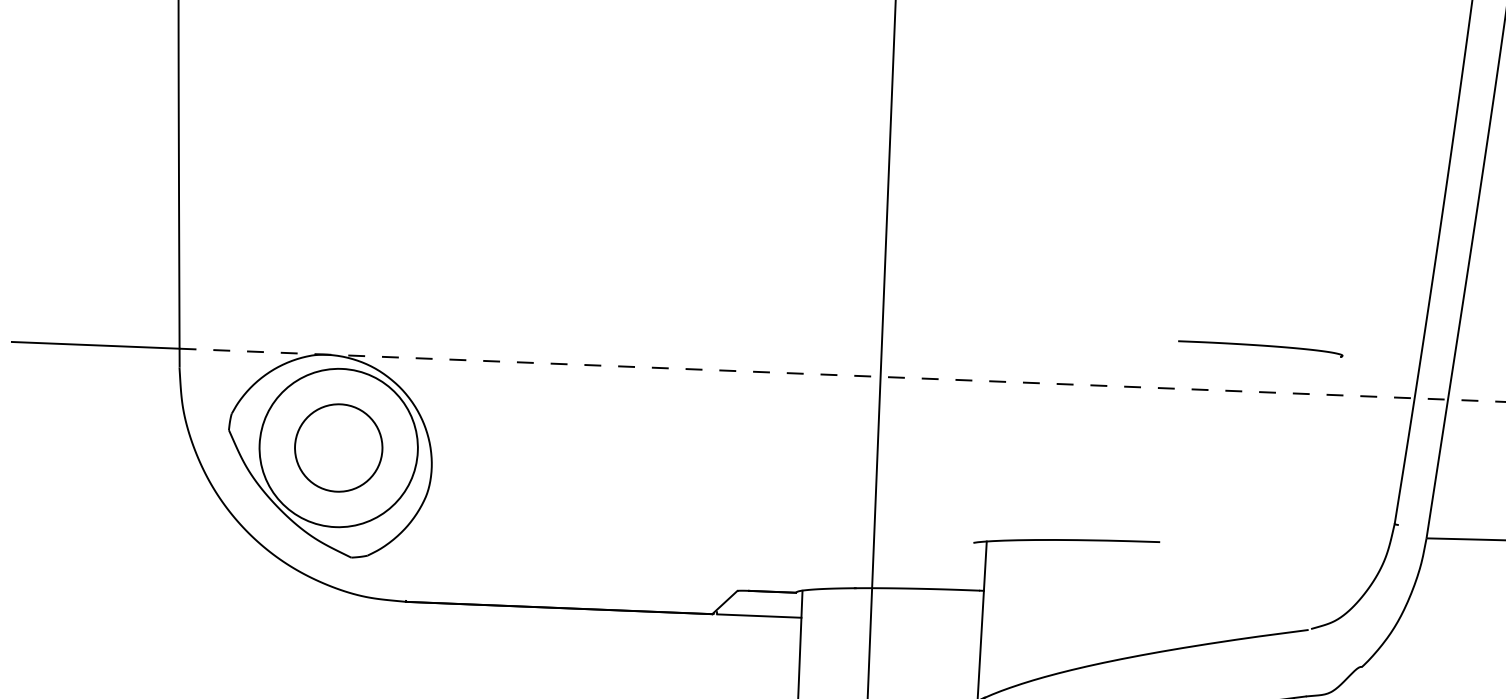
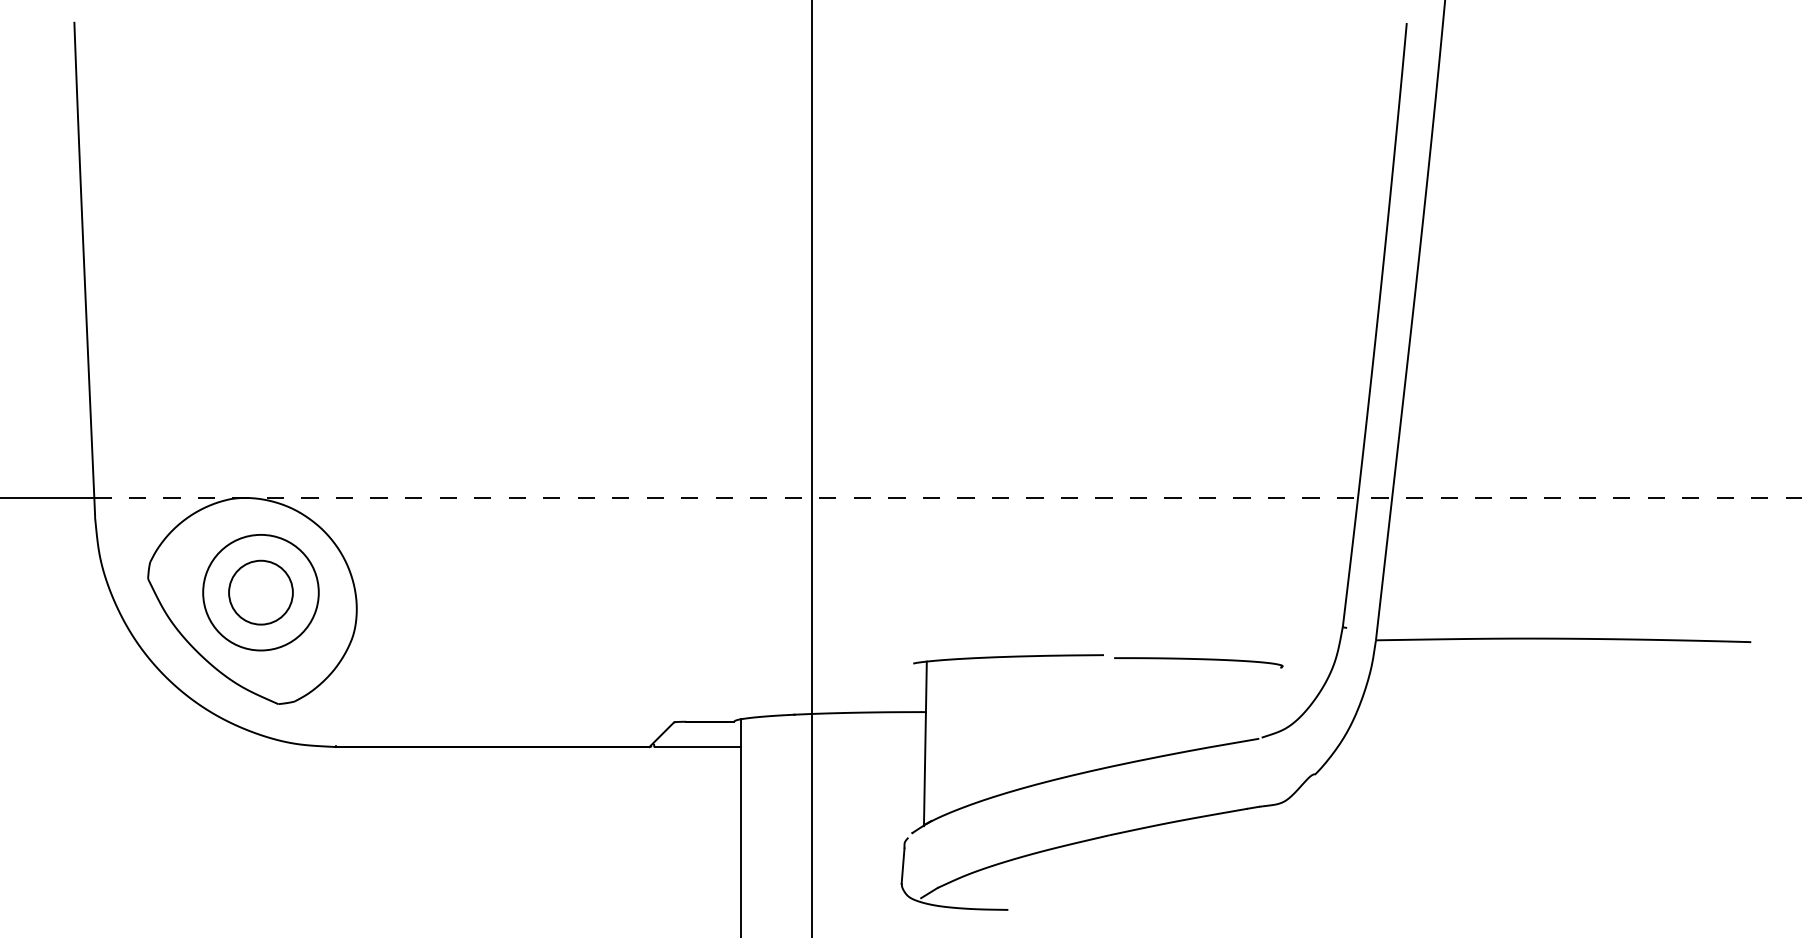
part: (1260, 348) -> (1198, 662), moved
circle: (338, 447) -> (260, 592), size x0.71
circle: (338, 447) -> (260, 592), size x0.71

